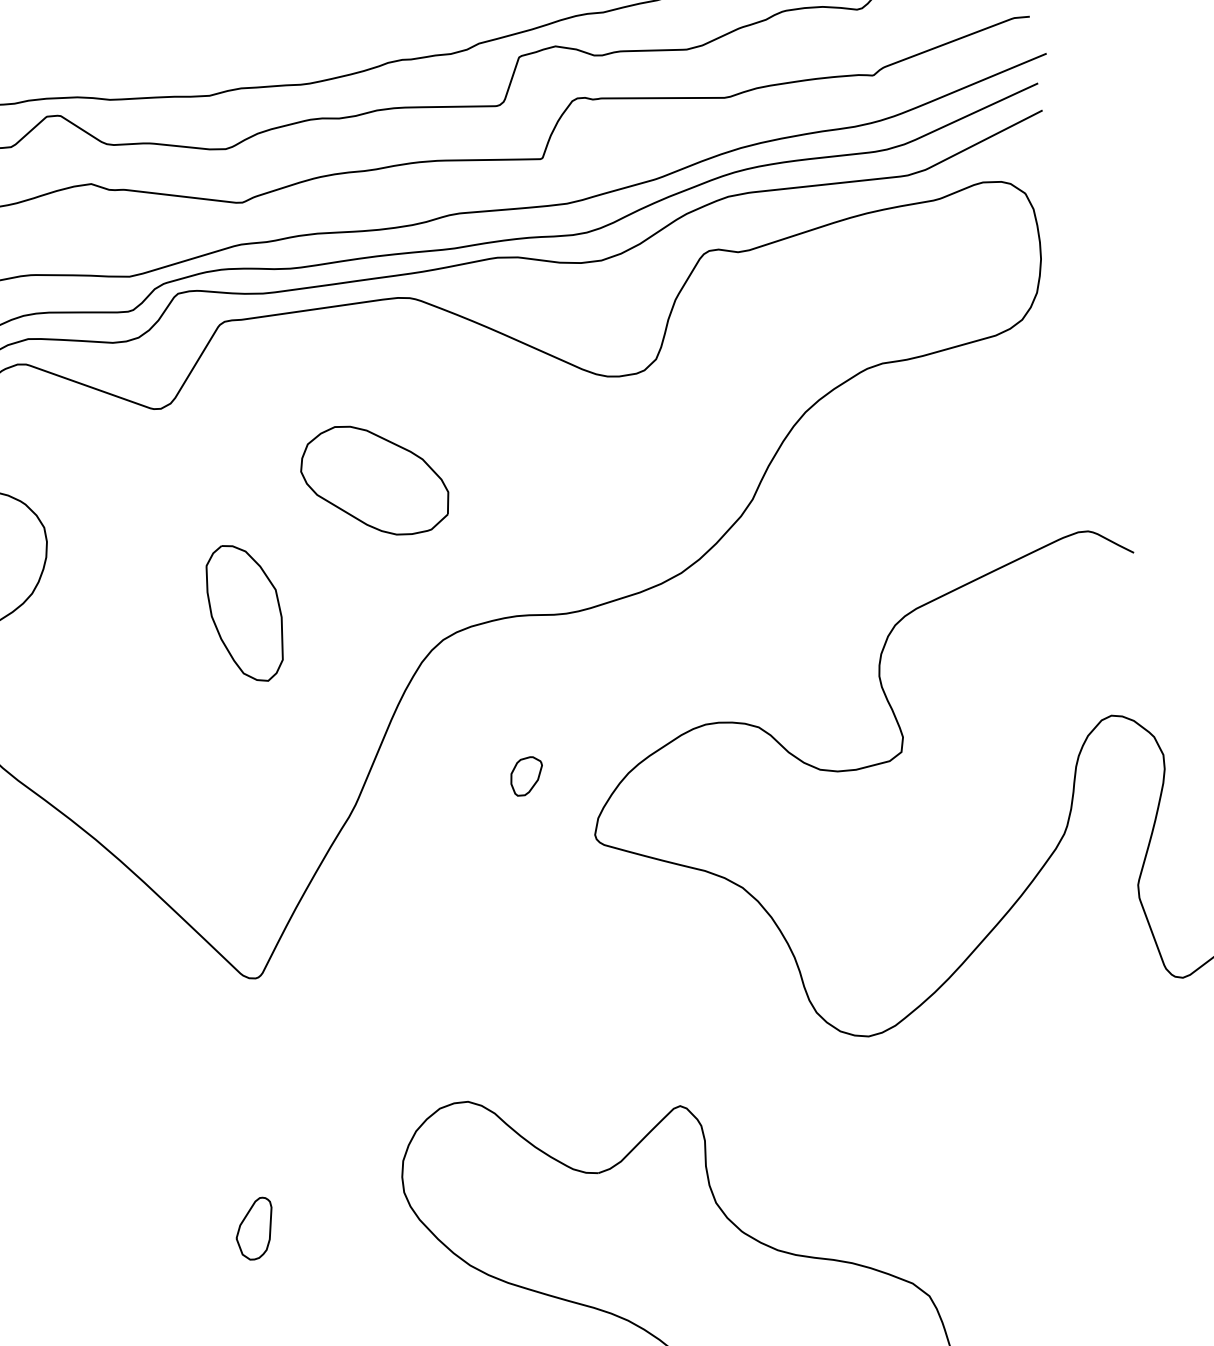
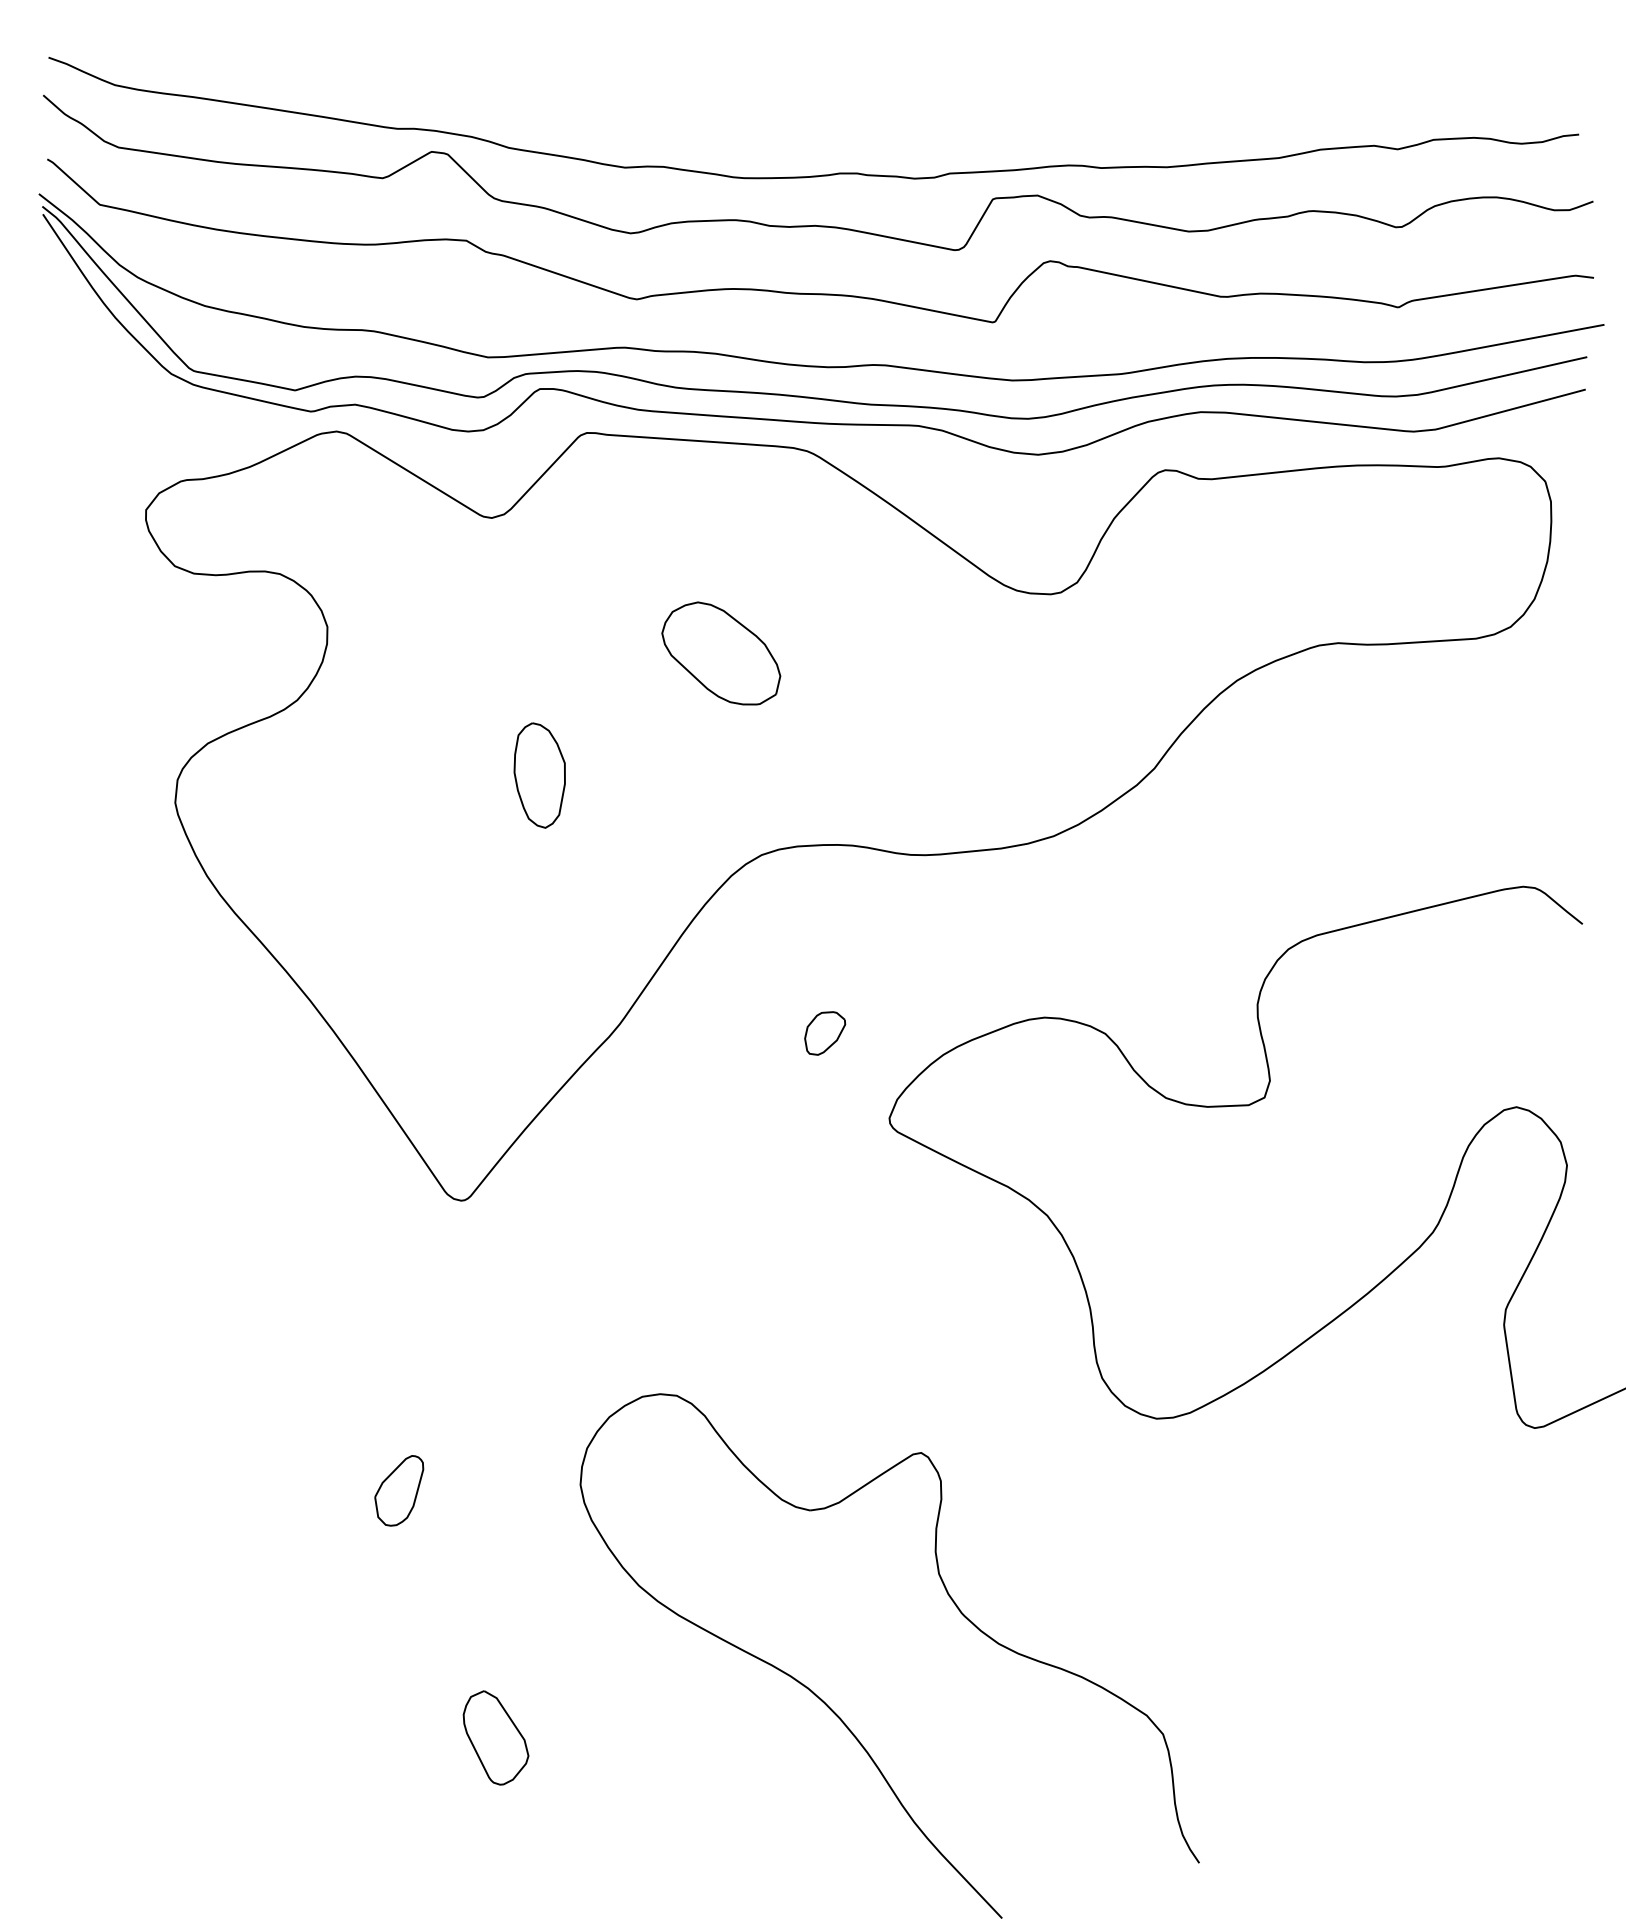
part: (374, 480) -> (721, 653), size x0.71
part: (245, 613) -> (539, 775), size x0.62

